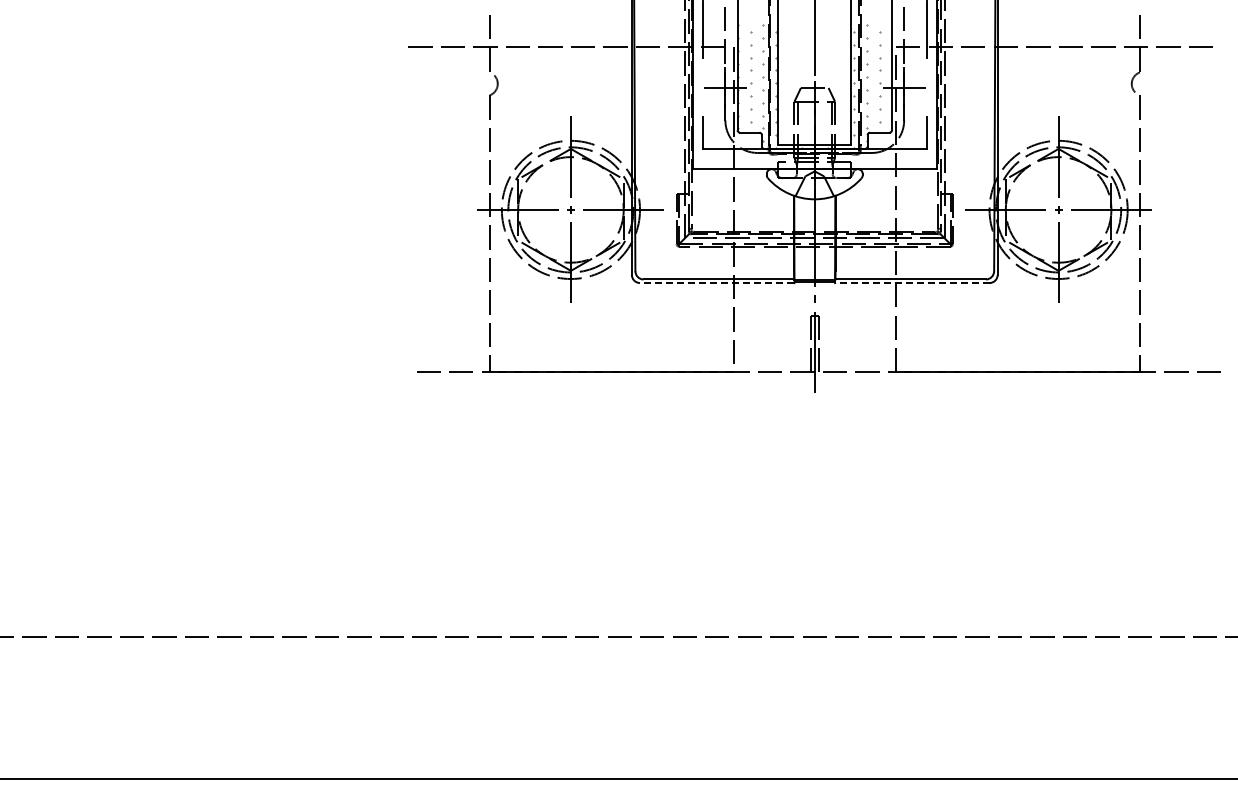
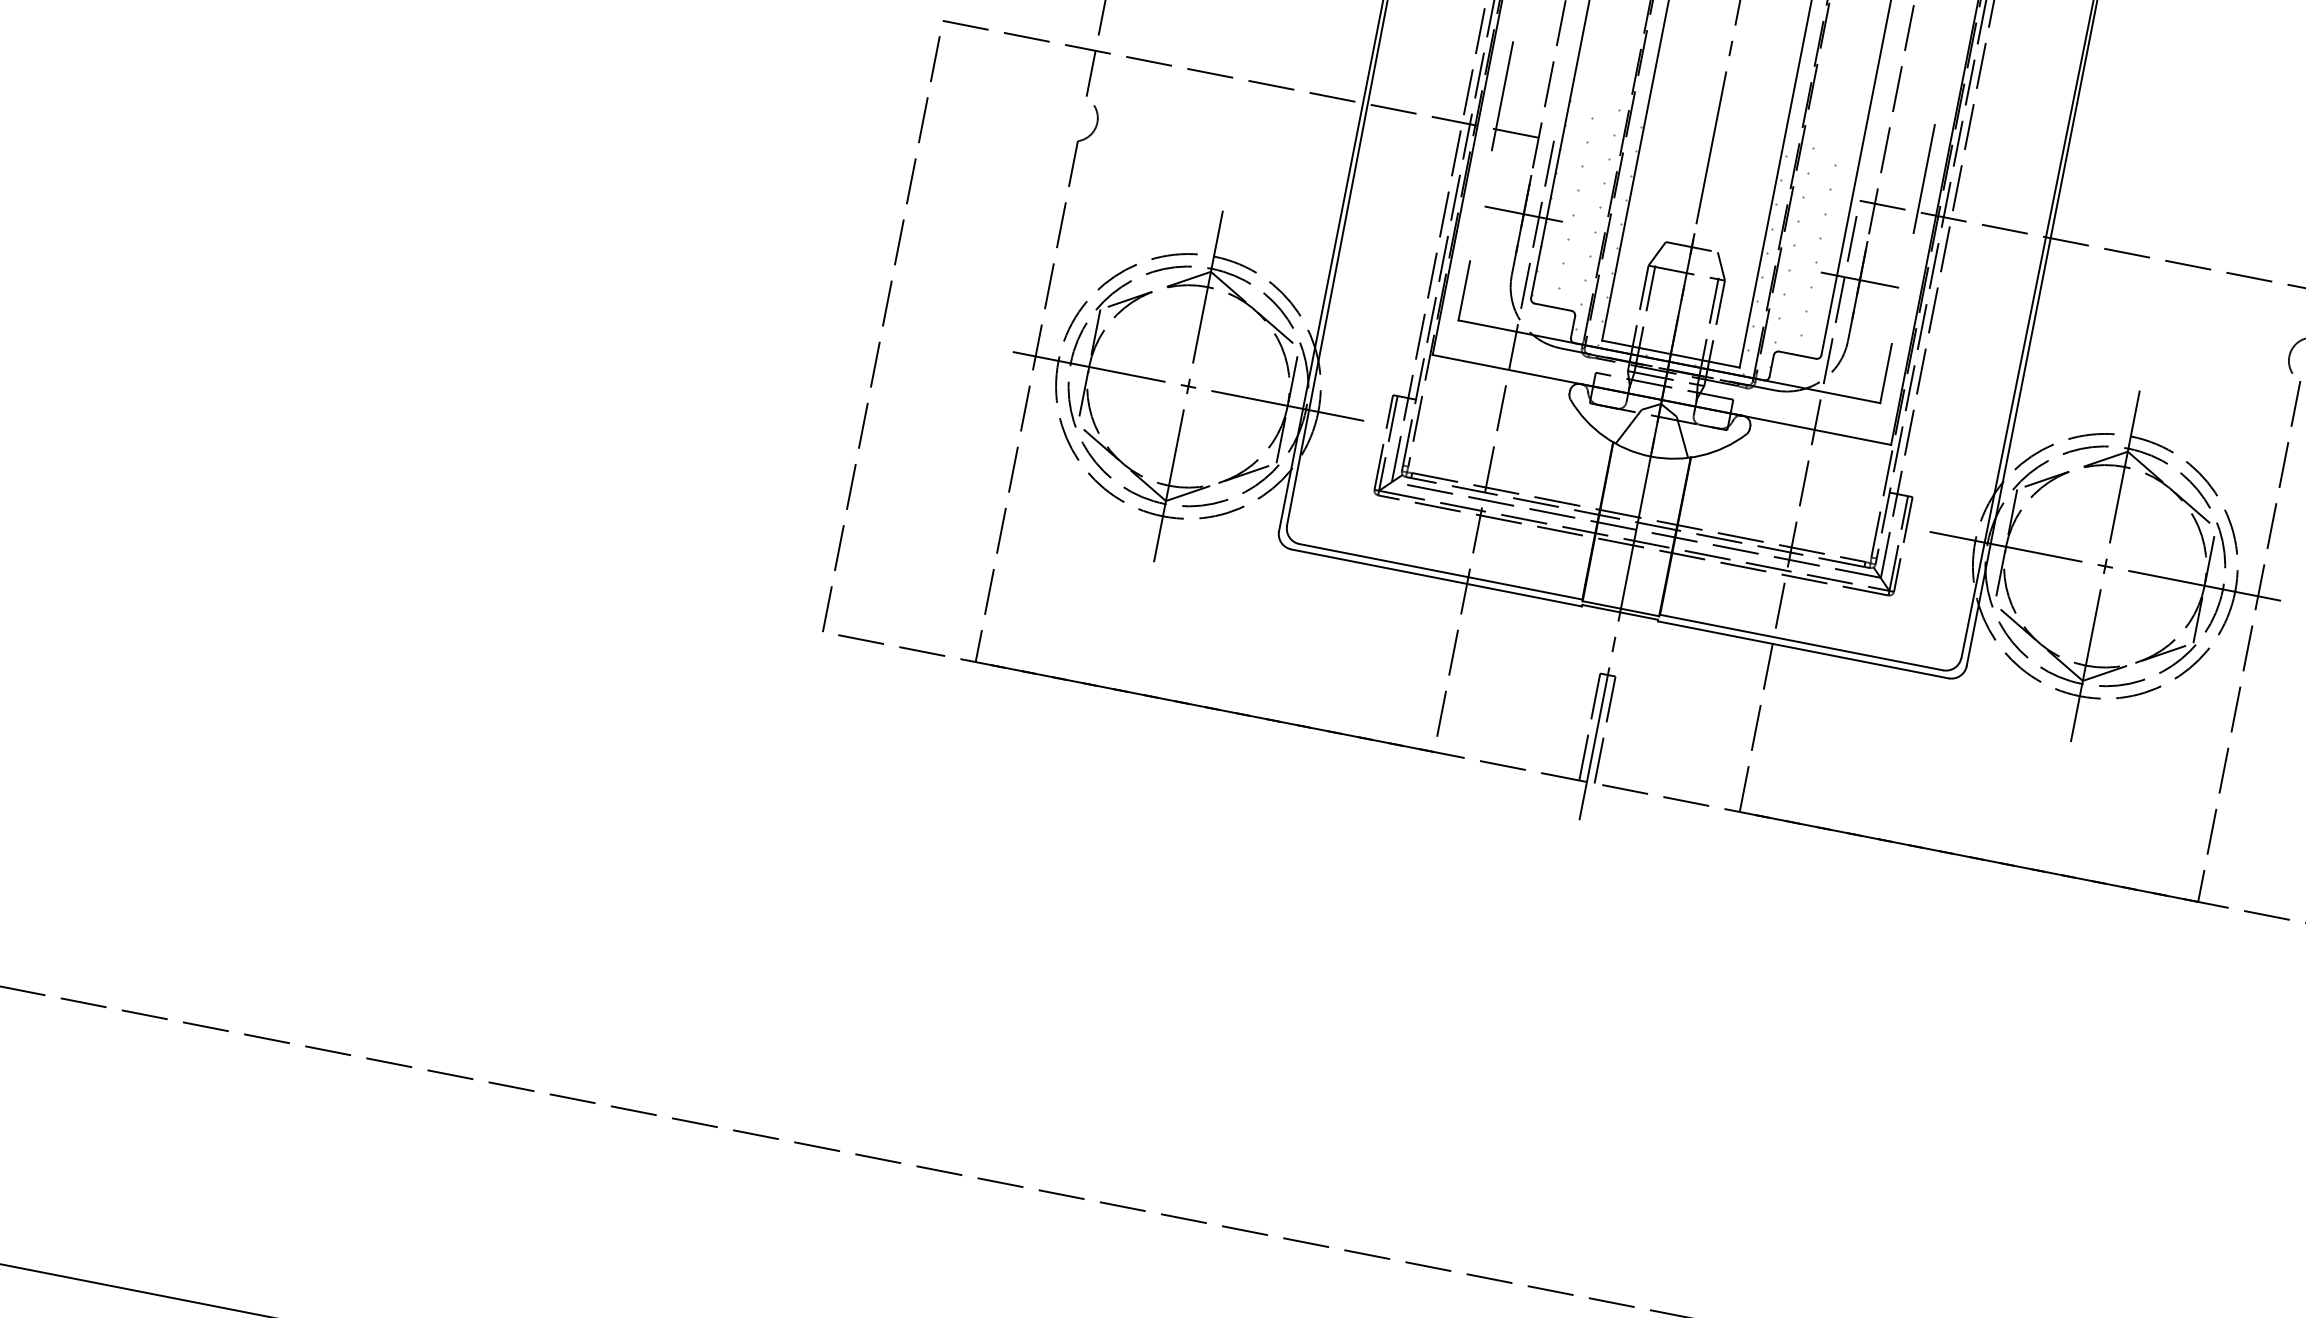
line: (407, 209) -> (881, 325), added
line: (716, 283) -> (1434, 578), dashed -> solid
line: (911, 283) -> (1801, 650), dashed -> solid

